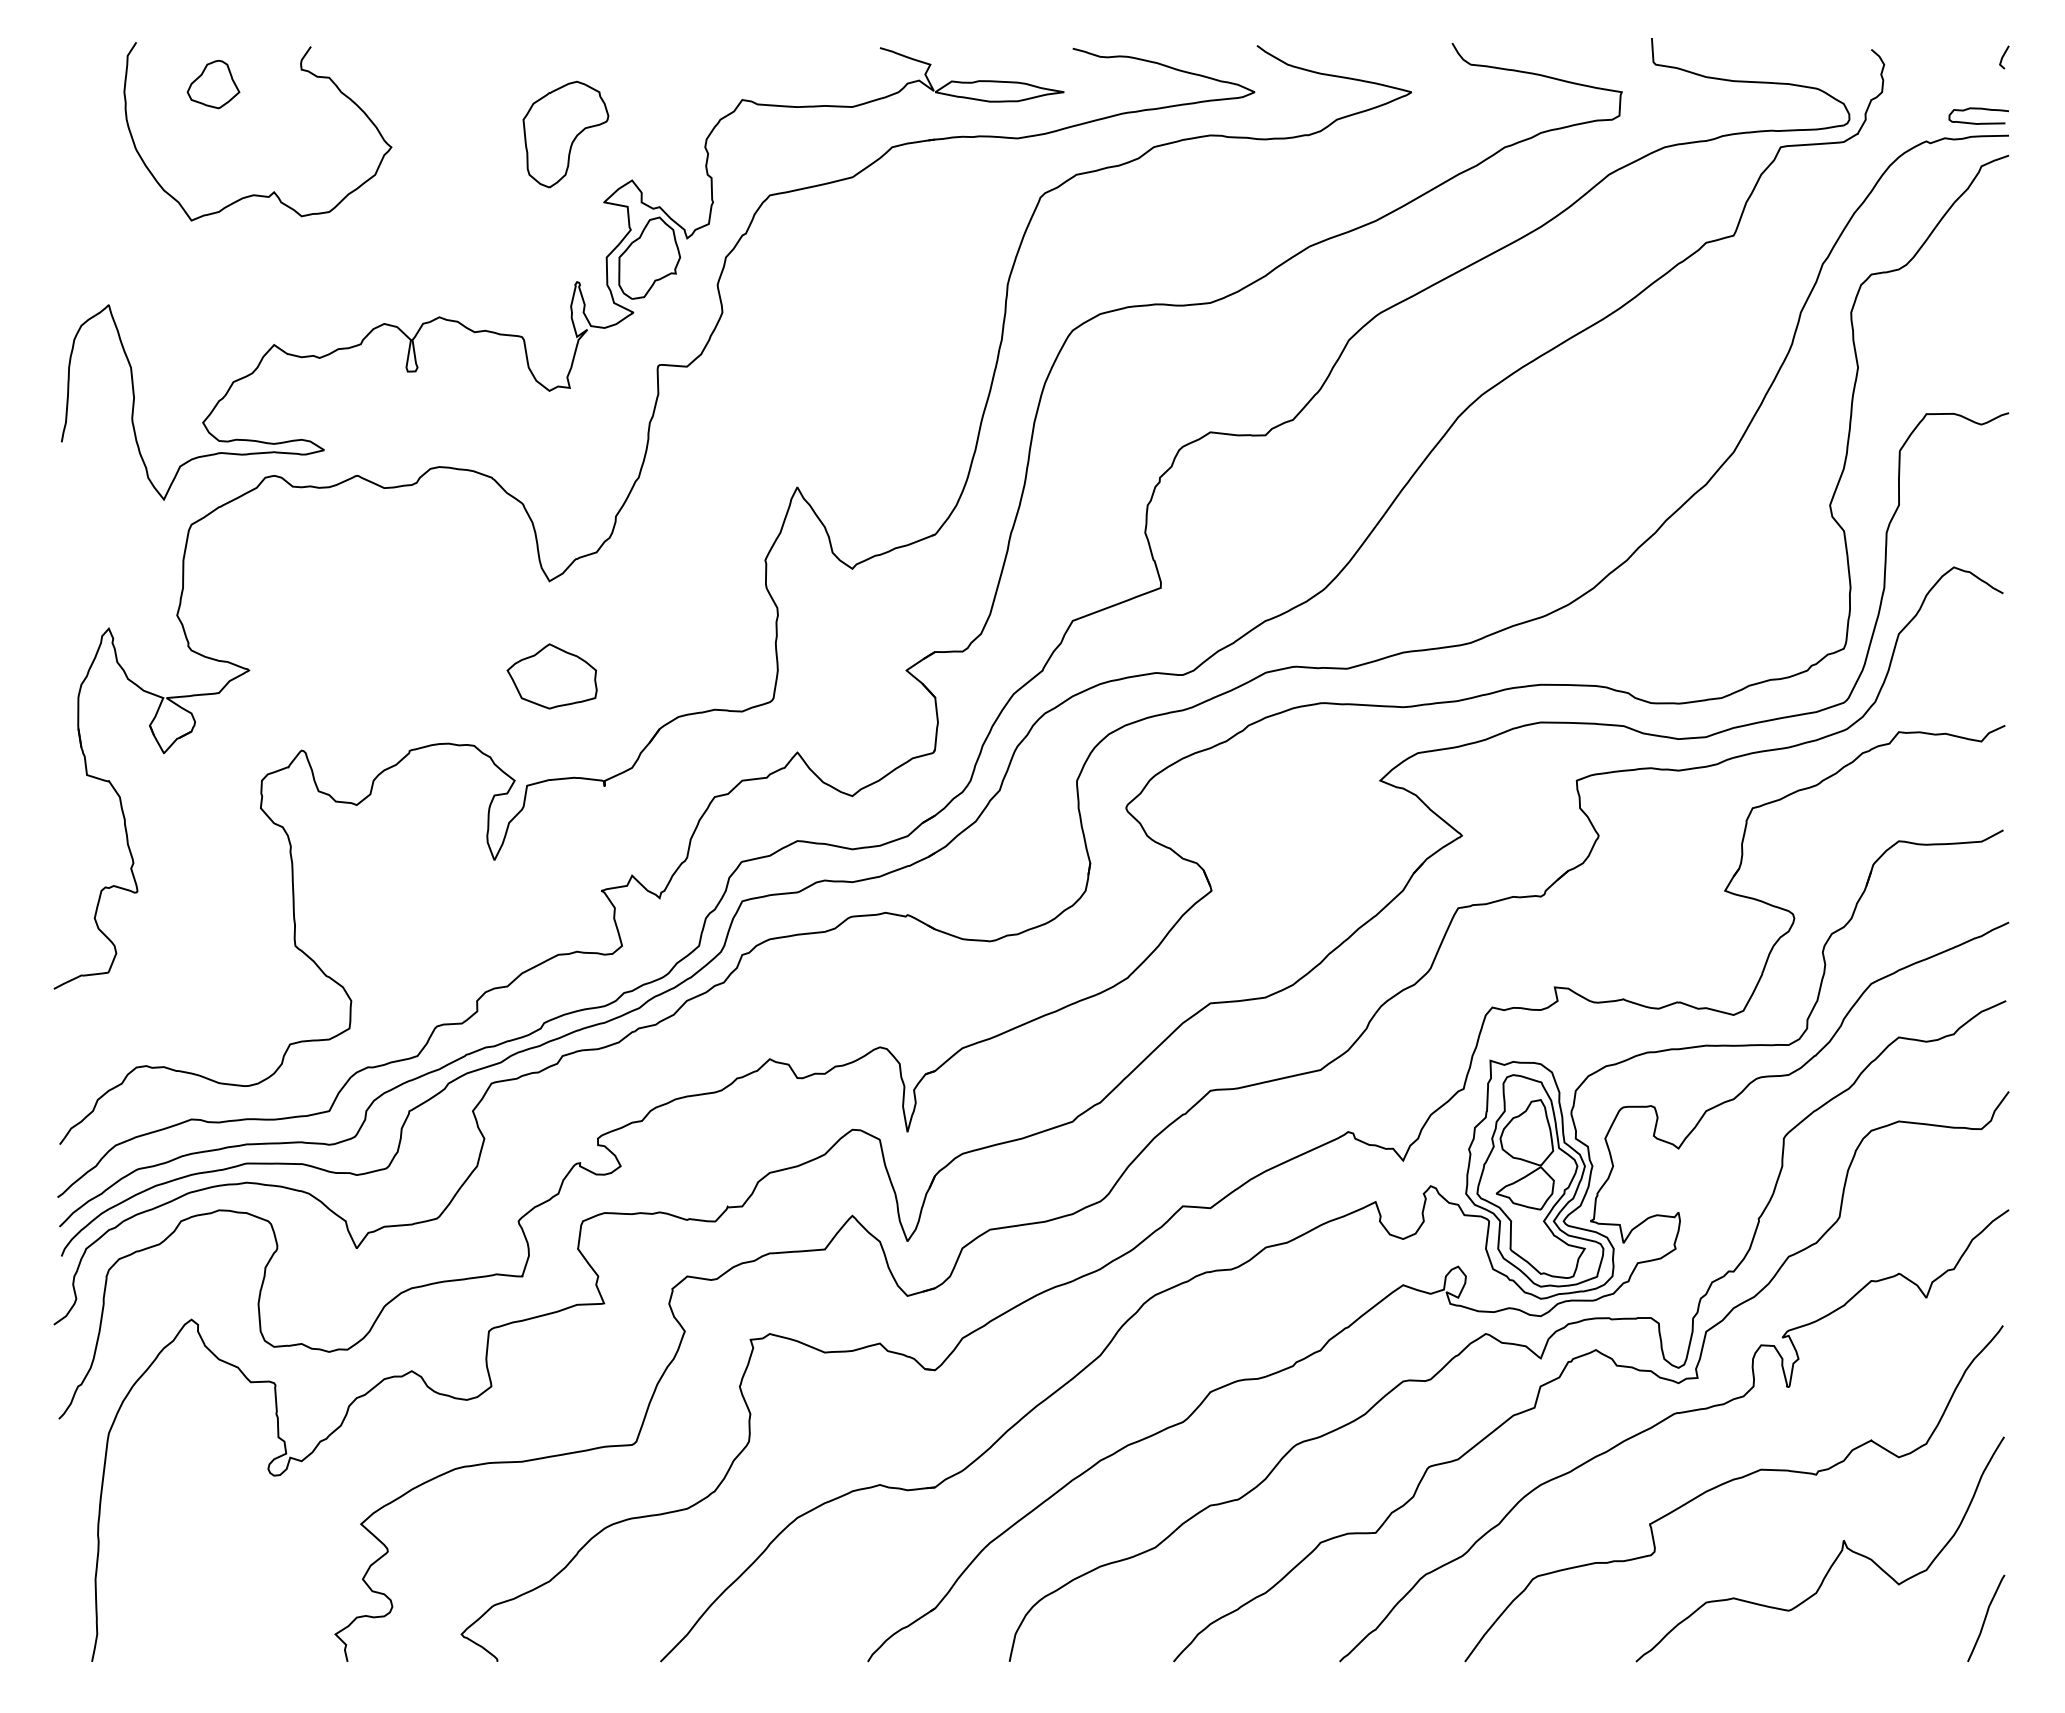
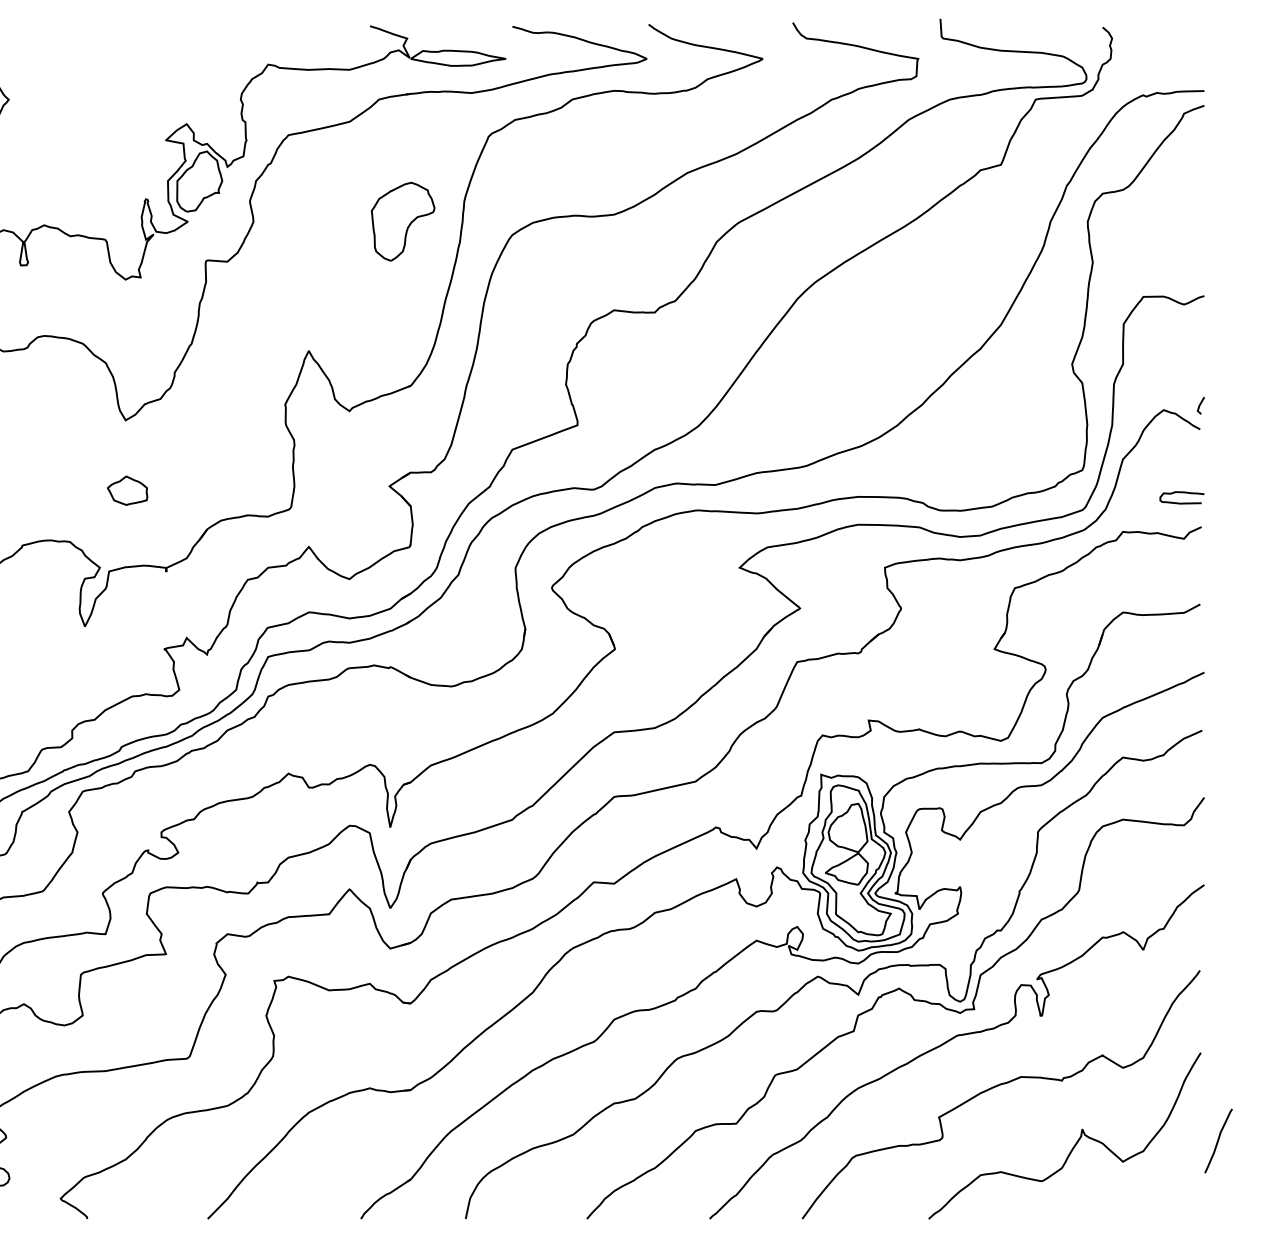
line: (2003, 57) -> (1200, 405), moved
curve: (1978, 109) -> (1181, 492), moved
part: (565, 134) -> (402, 221), moved
part: (551, 676) -> (127, 490), size x0.6
curve: (1986, 1617) -> (1218, 1140), moved

